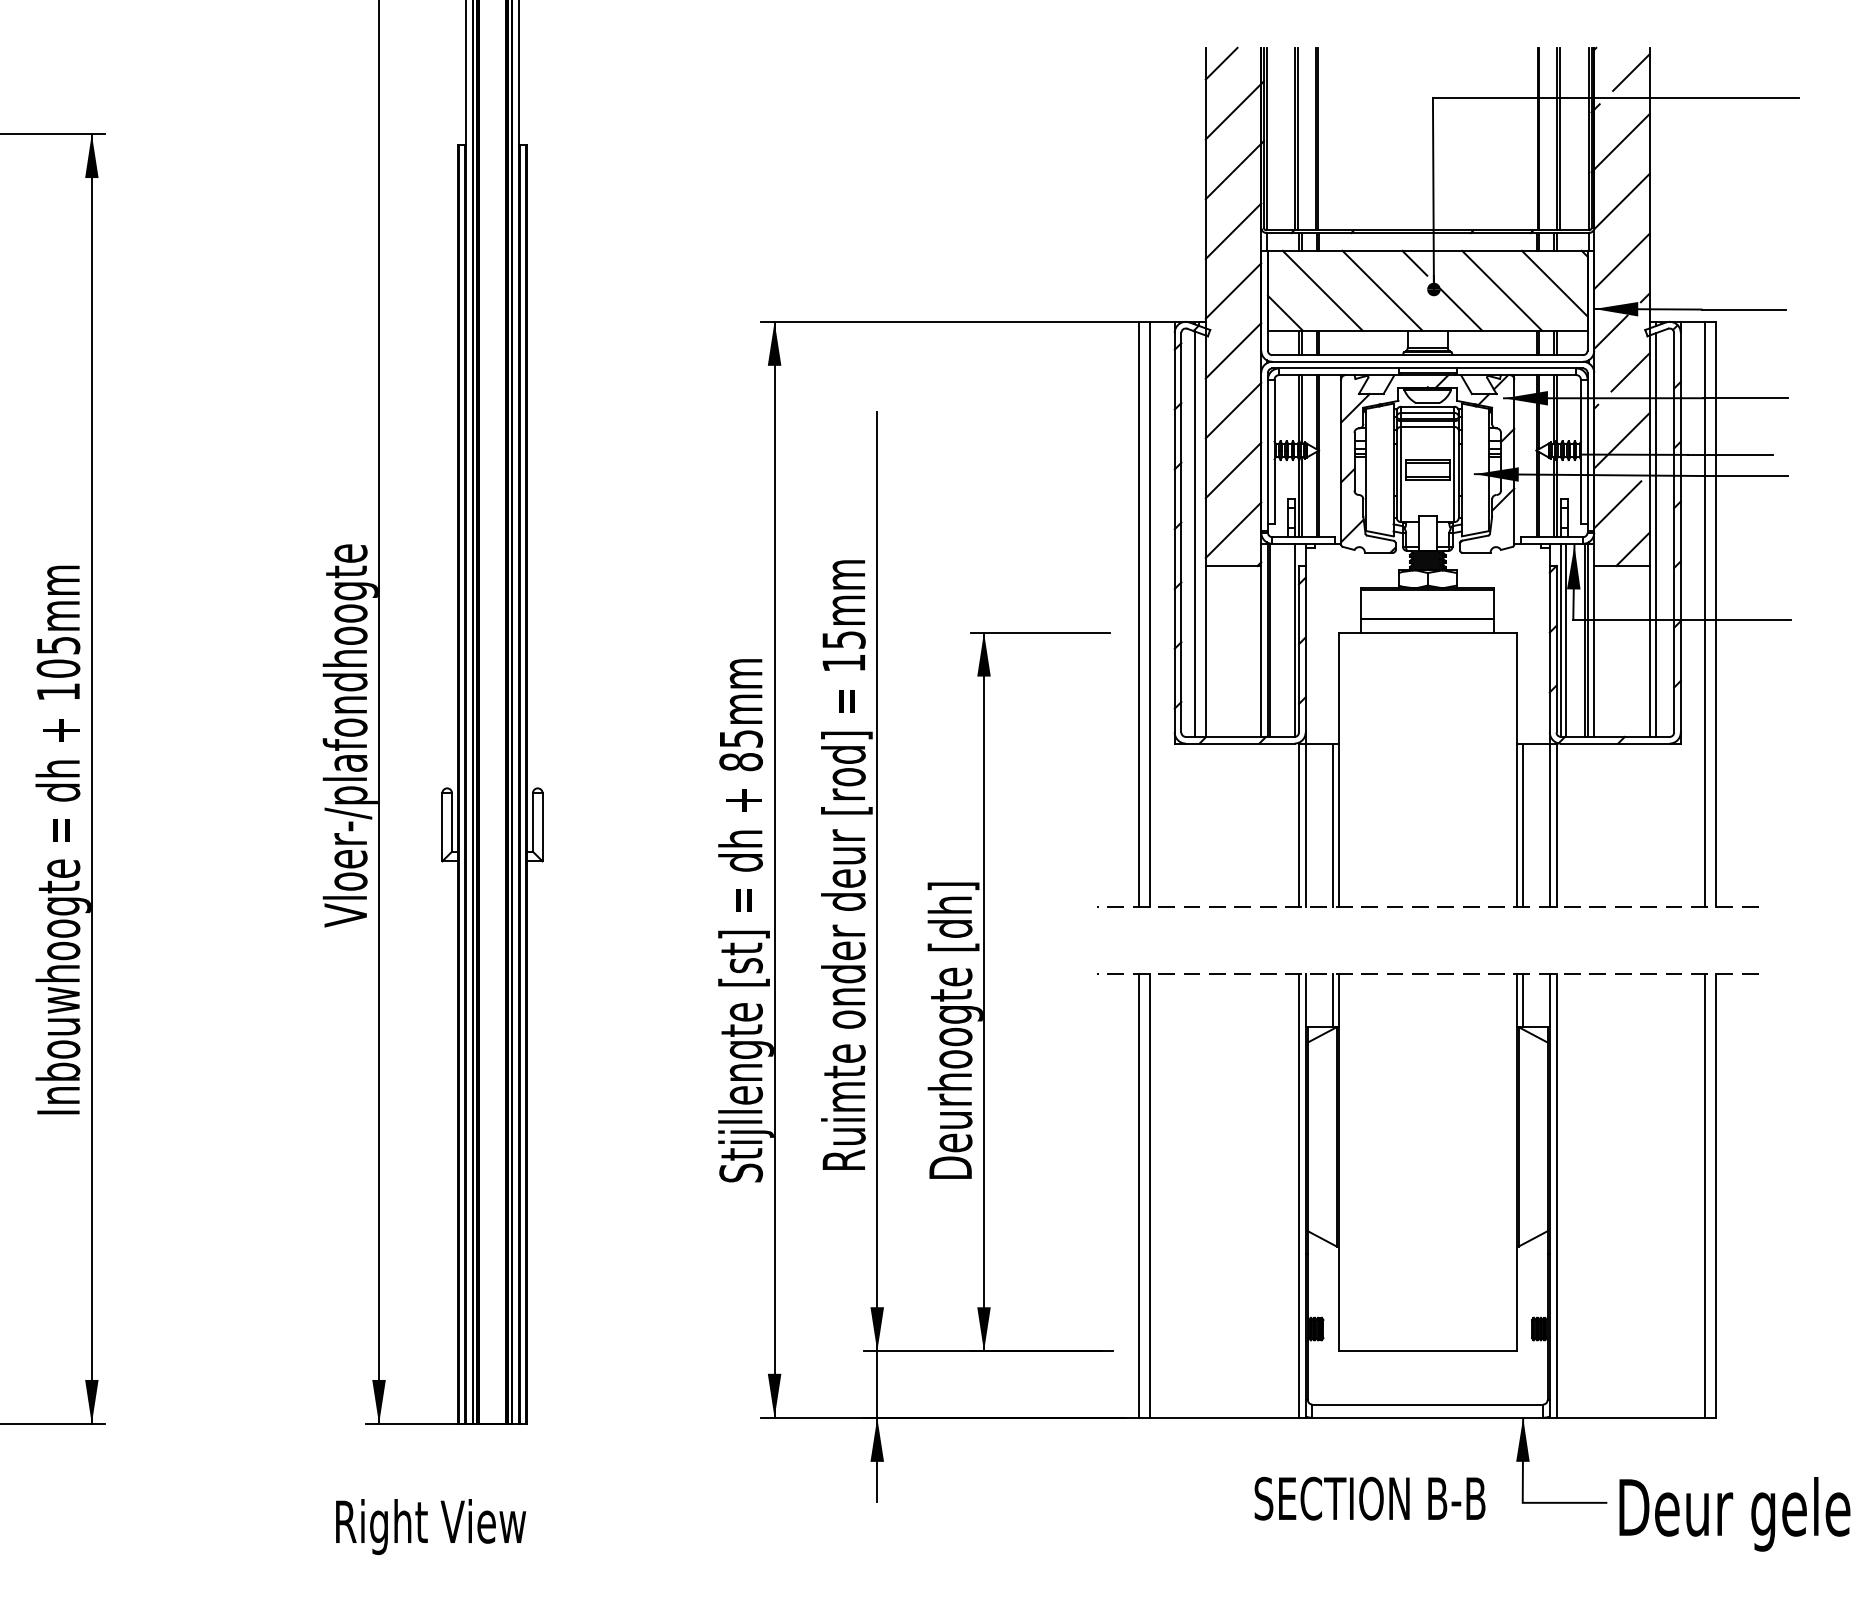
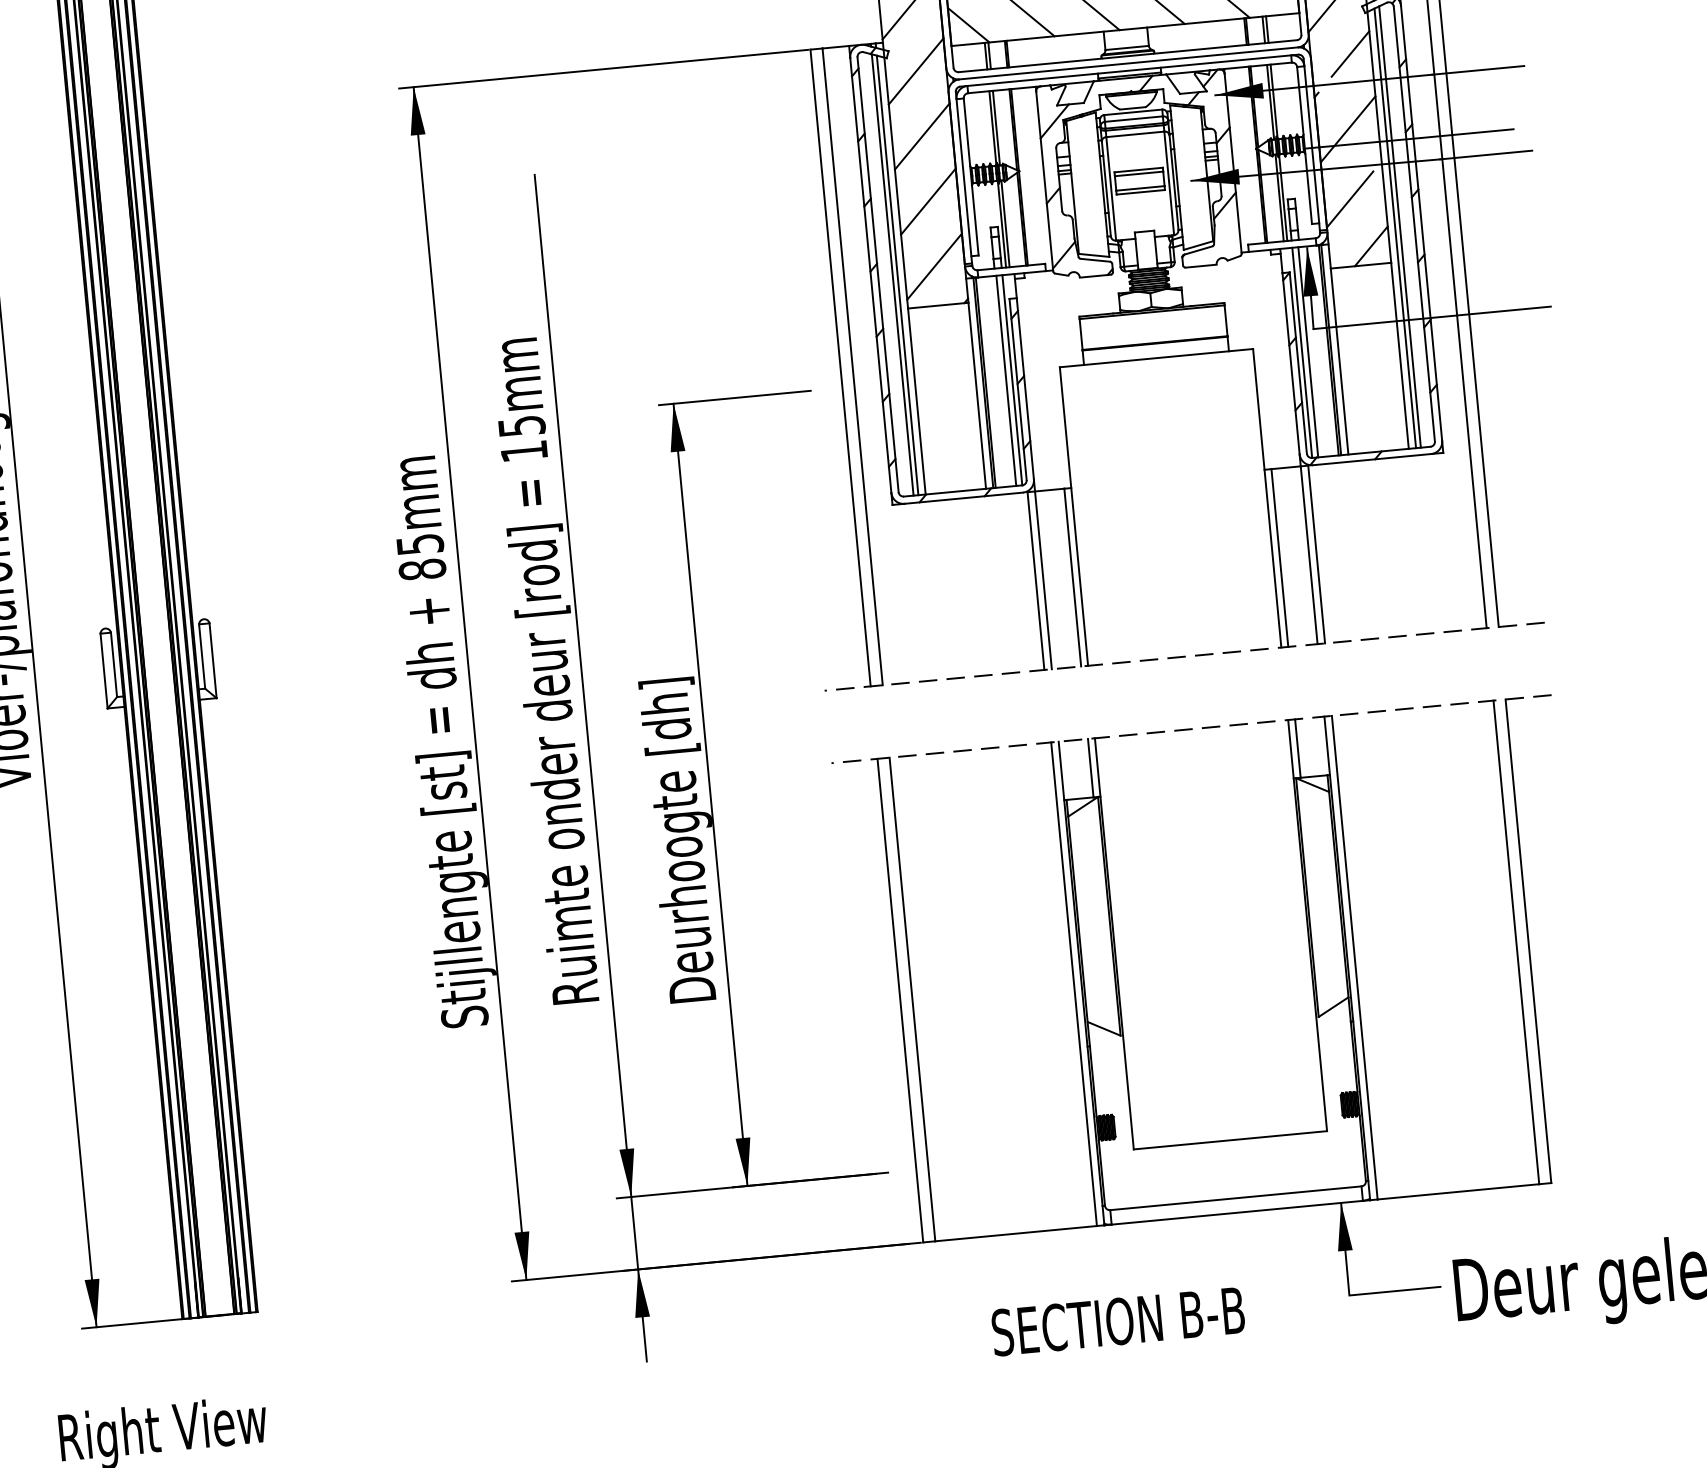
line: (1660, 533) -> (1399, 226), added
line: (1199, 534) -> (897, 274), added
line: (1289, 639) -> (1006, 379), added
text: (1369, 1498) -> (1117, 1321), moved

